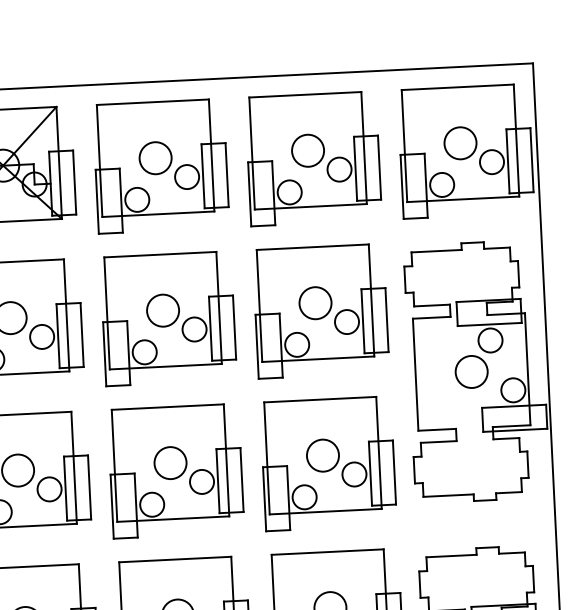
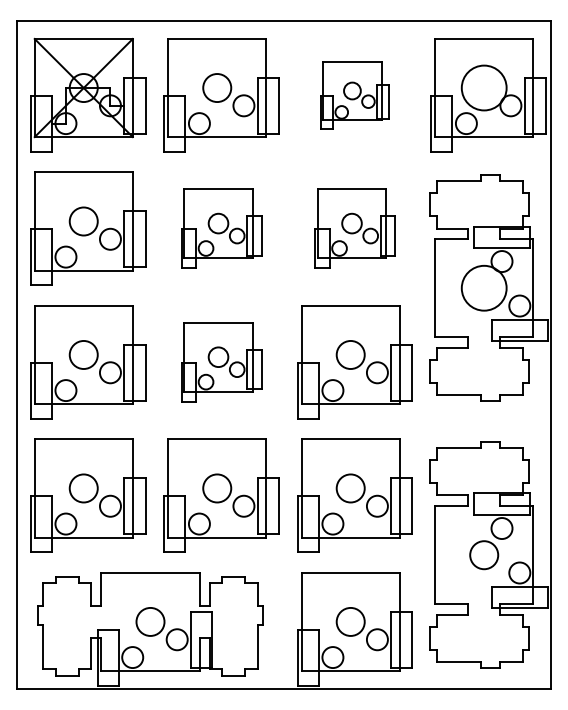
circle: (460, 143) -> (484, 88), size x1.6
part: (312, 159) -> (354, 95), size x0.6
part: (320, 310) -> (354, 228), size x0.7
part: (168, 318) -> (221, 228), size x0.7
circle: (472, 372) -> (484, 288), size x1.6
part: (175, 471) -> (221, 362), size x0.7

